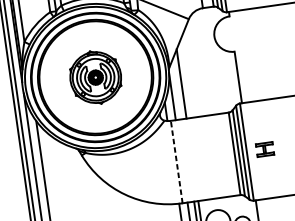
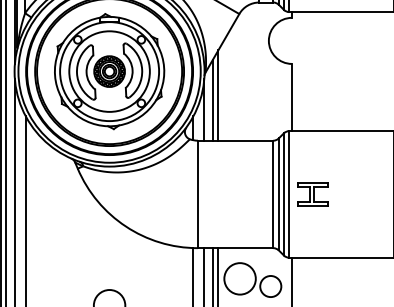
part: (95, 77) -> (109, 71), size x1.67
line: (177, 87) -> (212, 99), added
part: (264, 149) -> (312, 194), size x1.43
line: (176, 162) -> (197, 194), dashed -> solid

